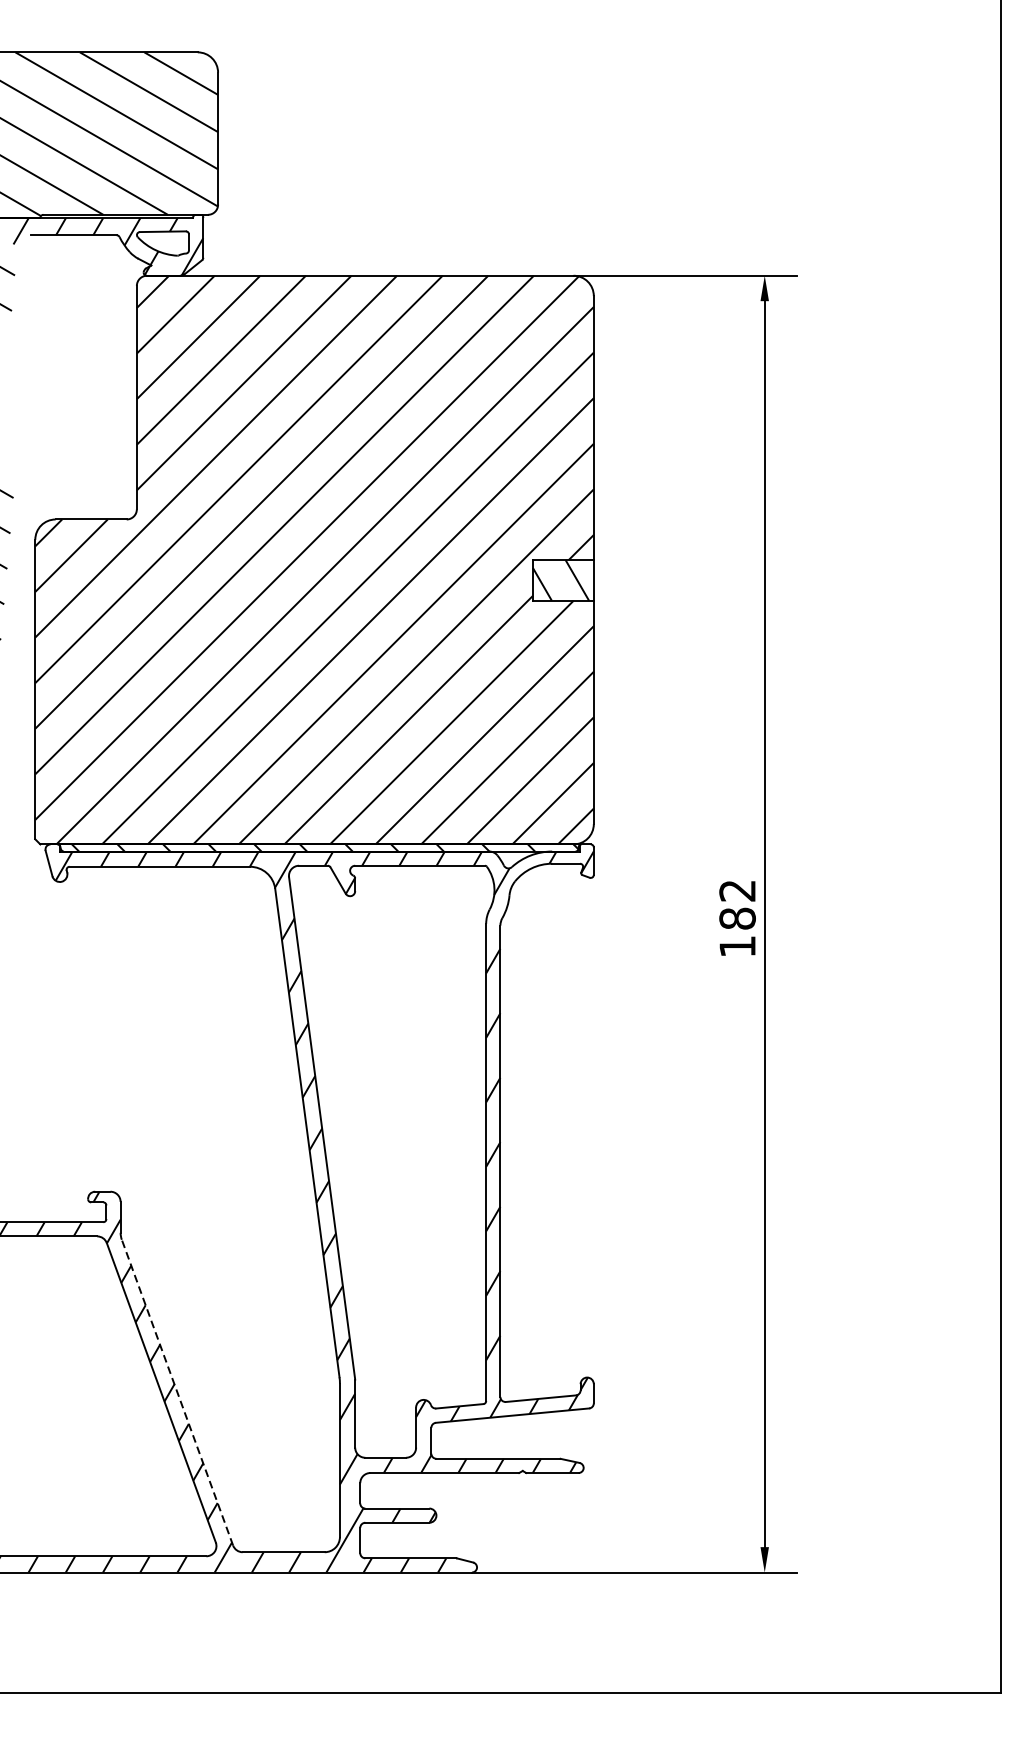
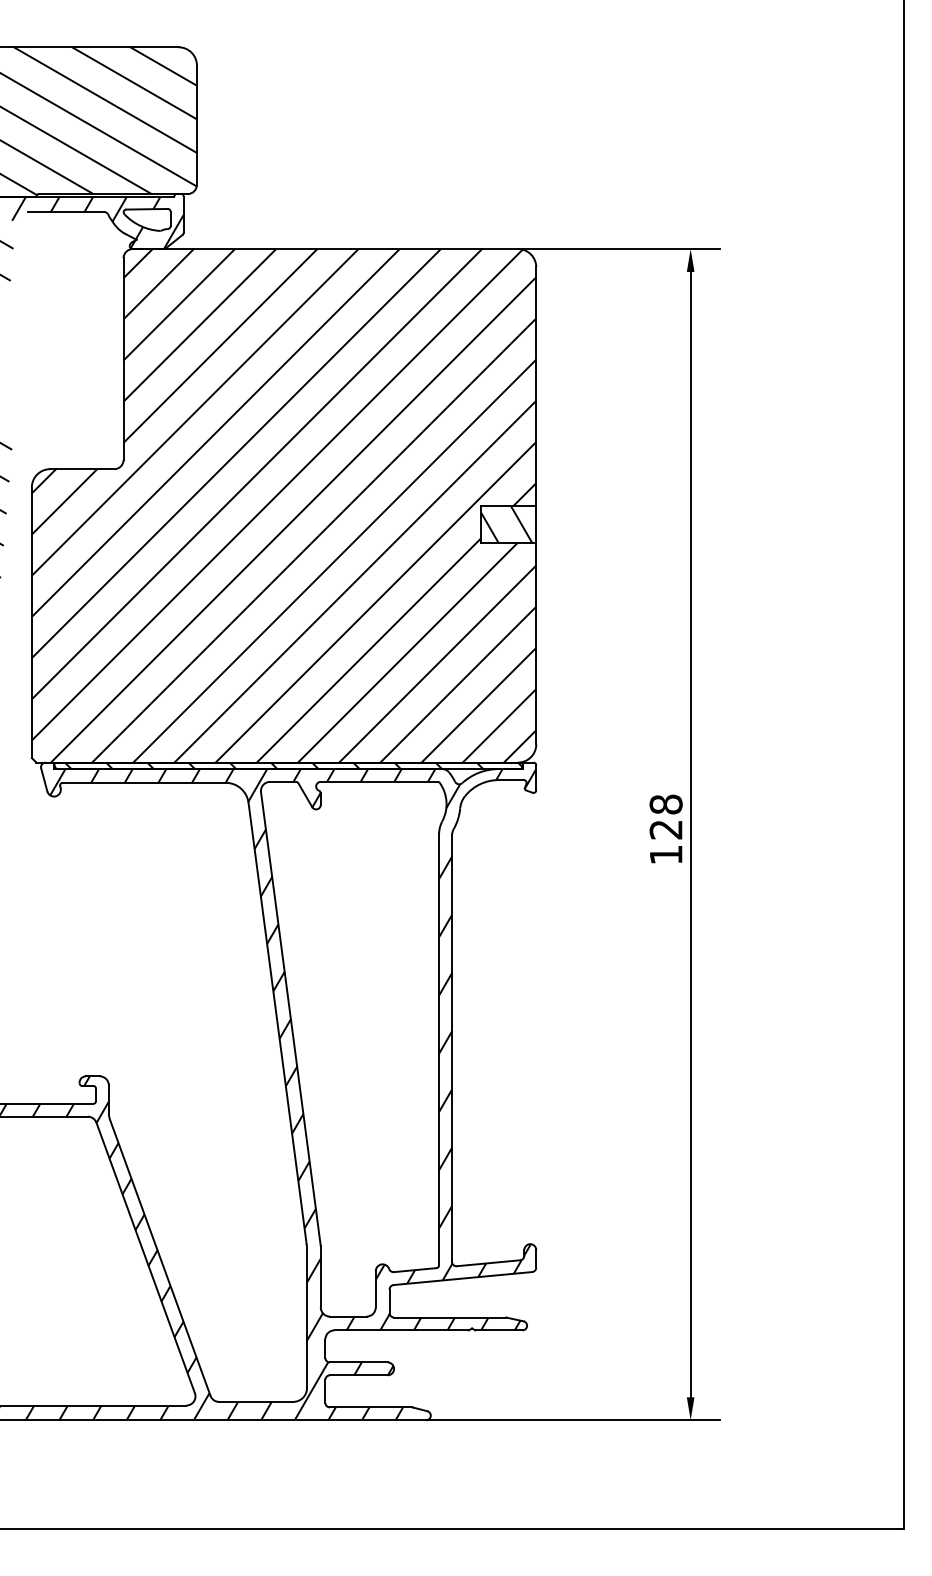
text: (736, 904) -> (665, 816), 182 -> 128
line: (177, 1392) -> (160, 1257), dashed -> solid

